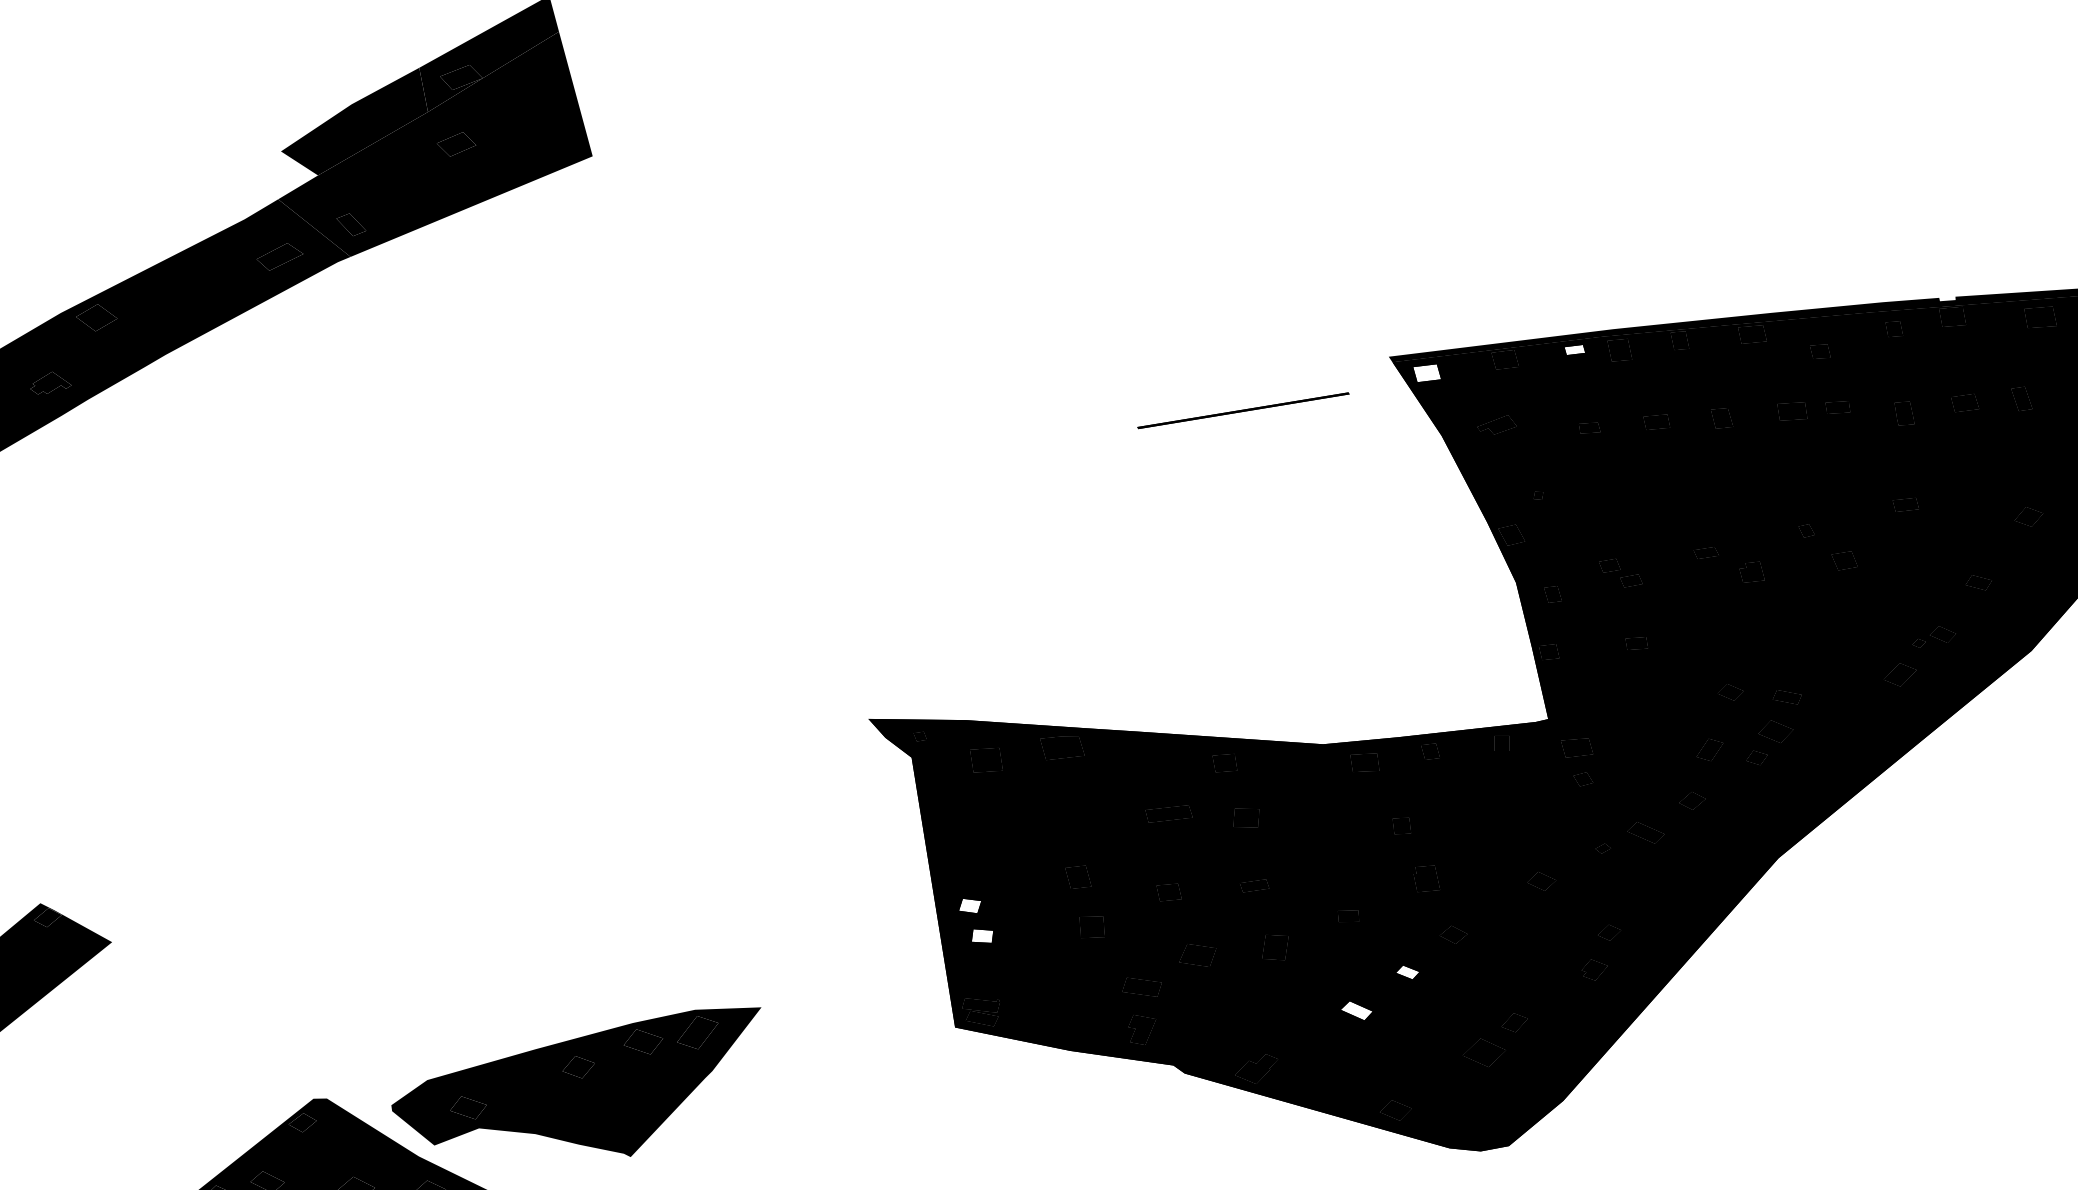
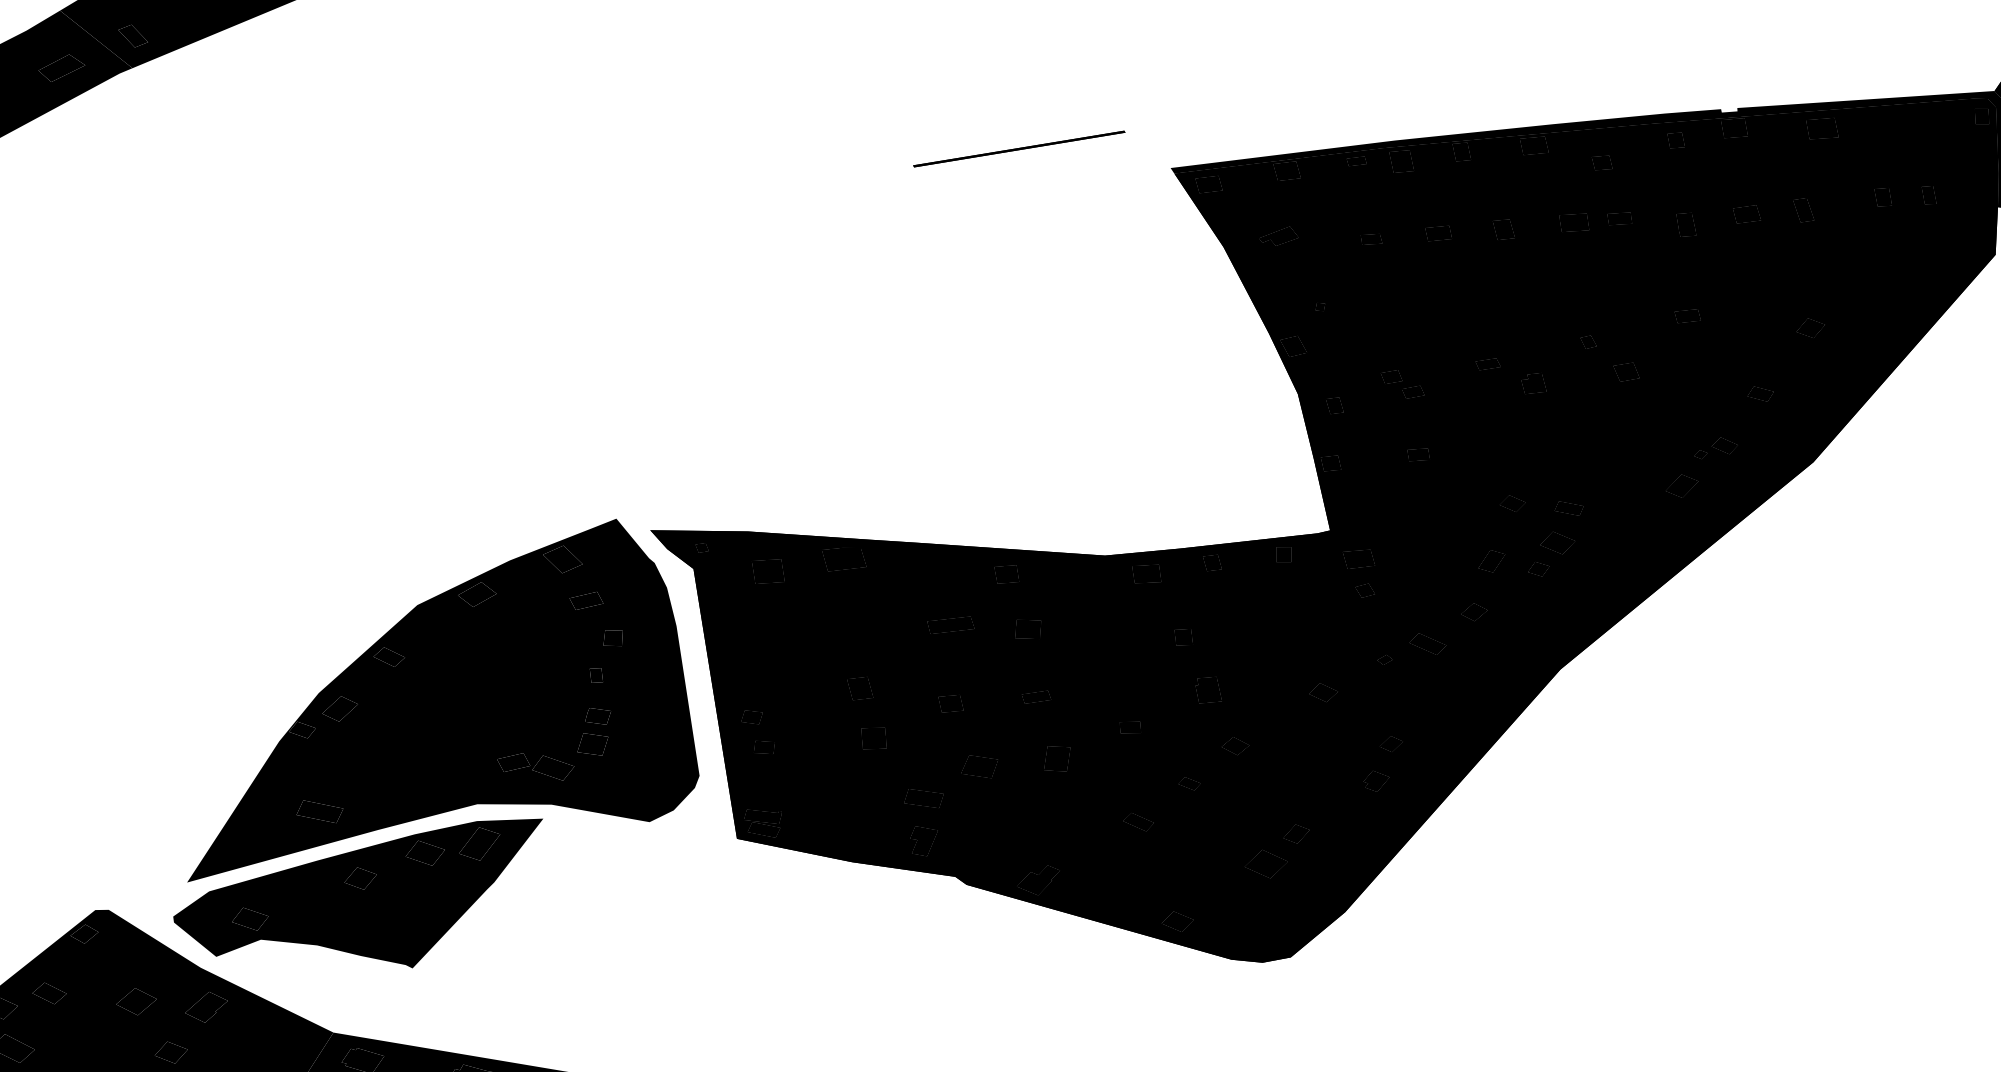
fill: (1574, 349) -> (1356, 160), added
fill: (1427, 373) -> (1209, 184), added
line: (1243, 410) -> (1019, 148), moved
part: (661, 888) -> (443, 699), added
fill: (970, 905) -> (752, 716), added
fill: (982, 935) -> (764, 746), added
fill: (1407, 972) -> (1189, 783), added
fill: (1356, 1010) -> (1138, 821), added

